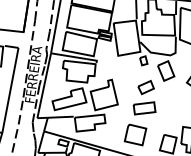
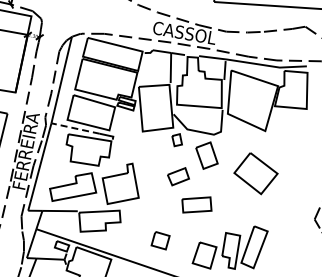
line: (68, 56) -> (75, 128), solid -> dashed
part: (144, 108) -> (196, 204), moved
part: (135, 134) -> (160, 240), size x0.6

